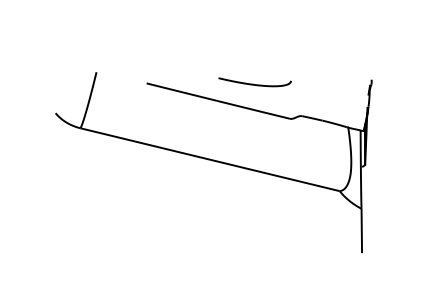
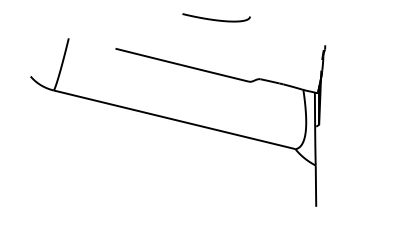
curve: (253, 83) -> (215, 18), moved

